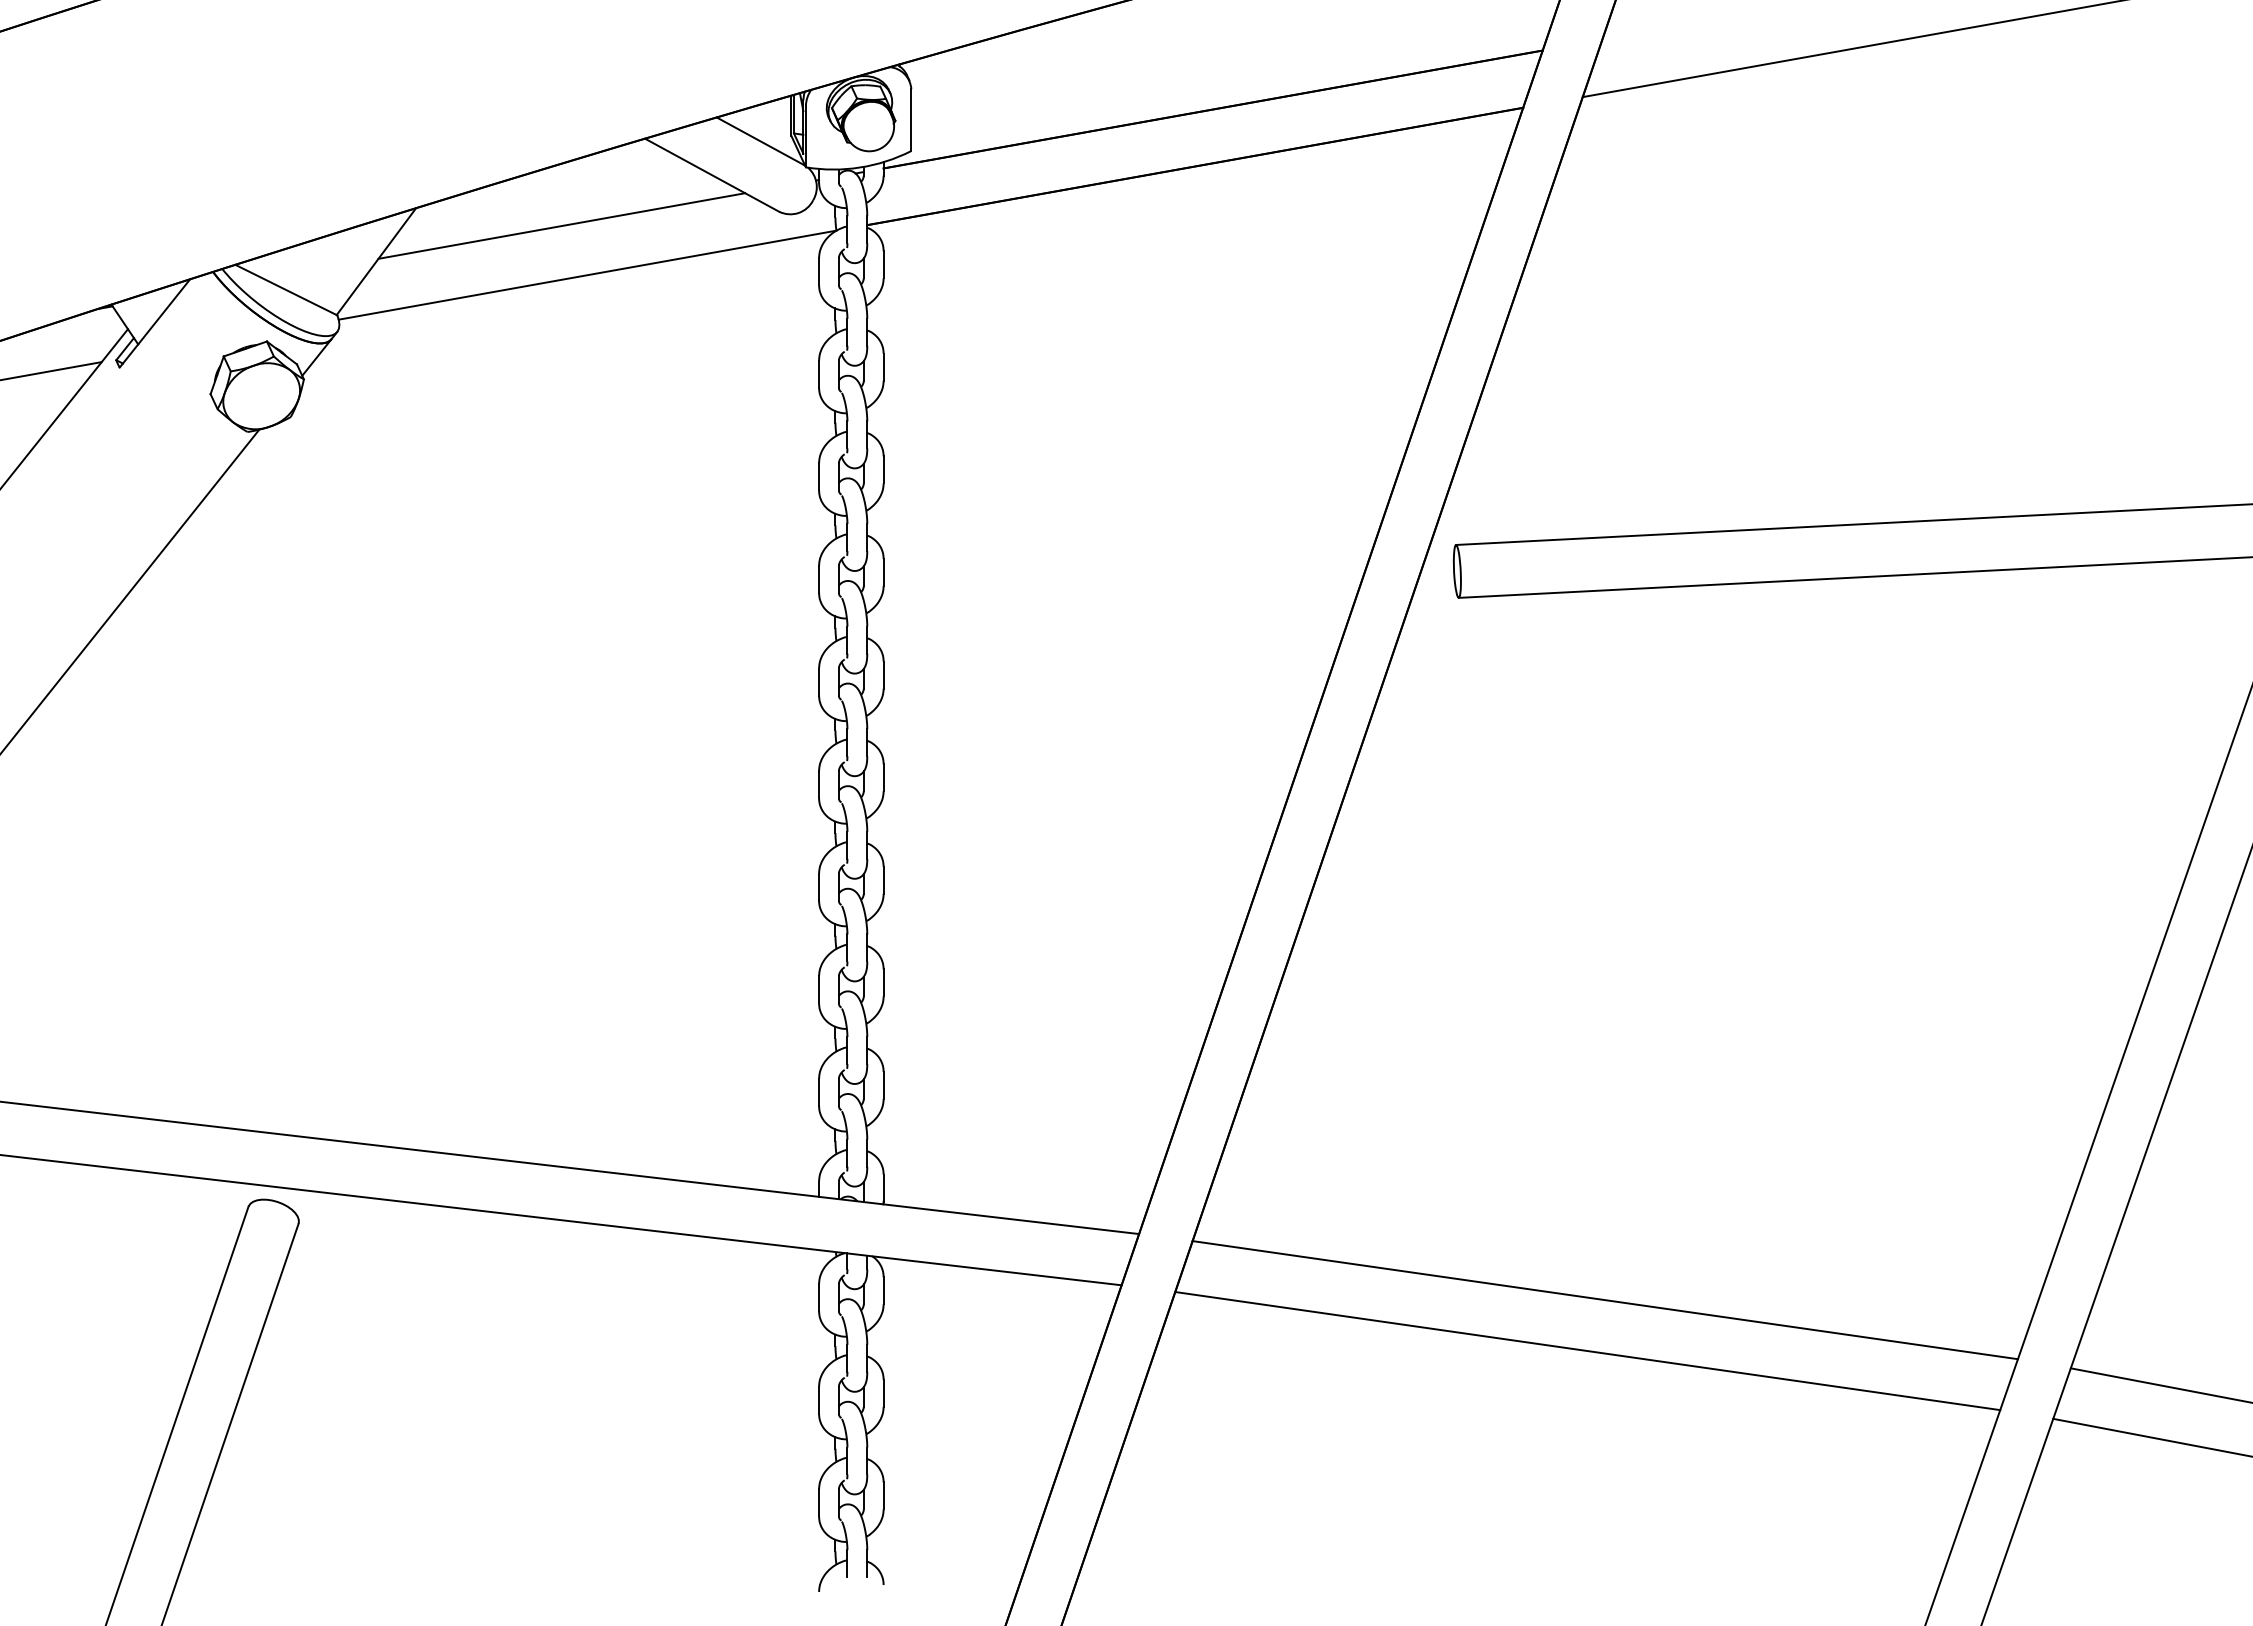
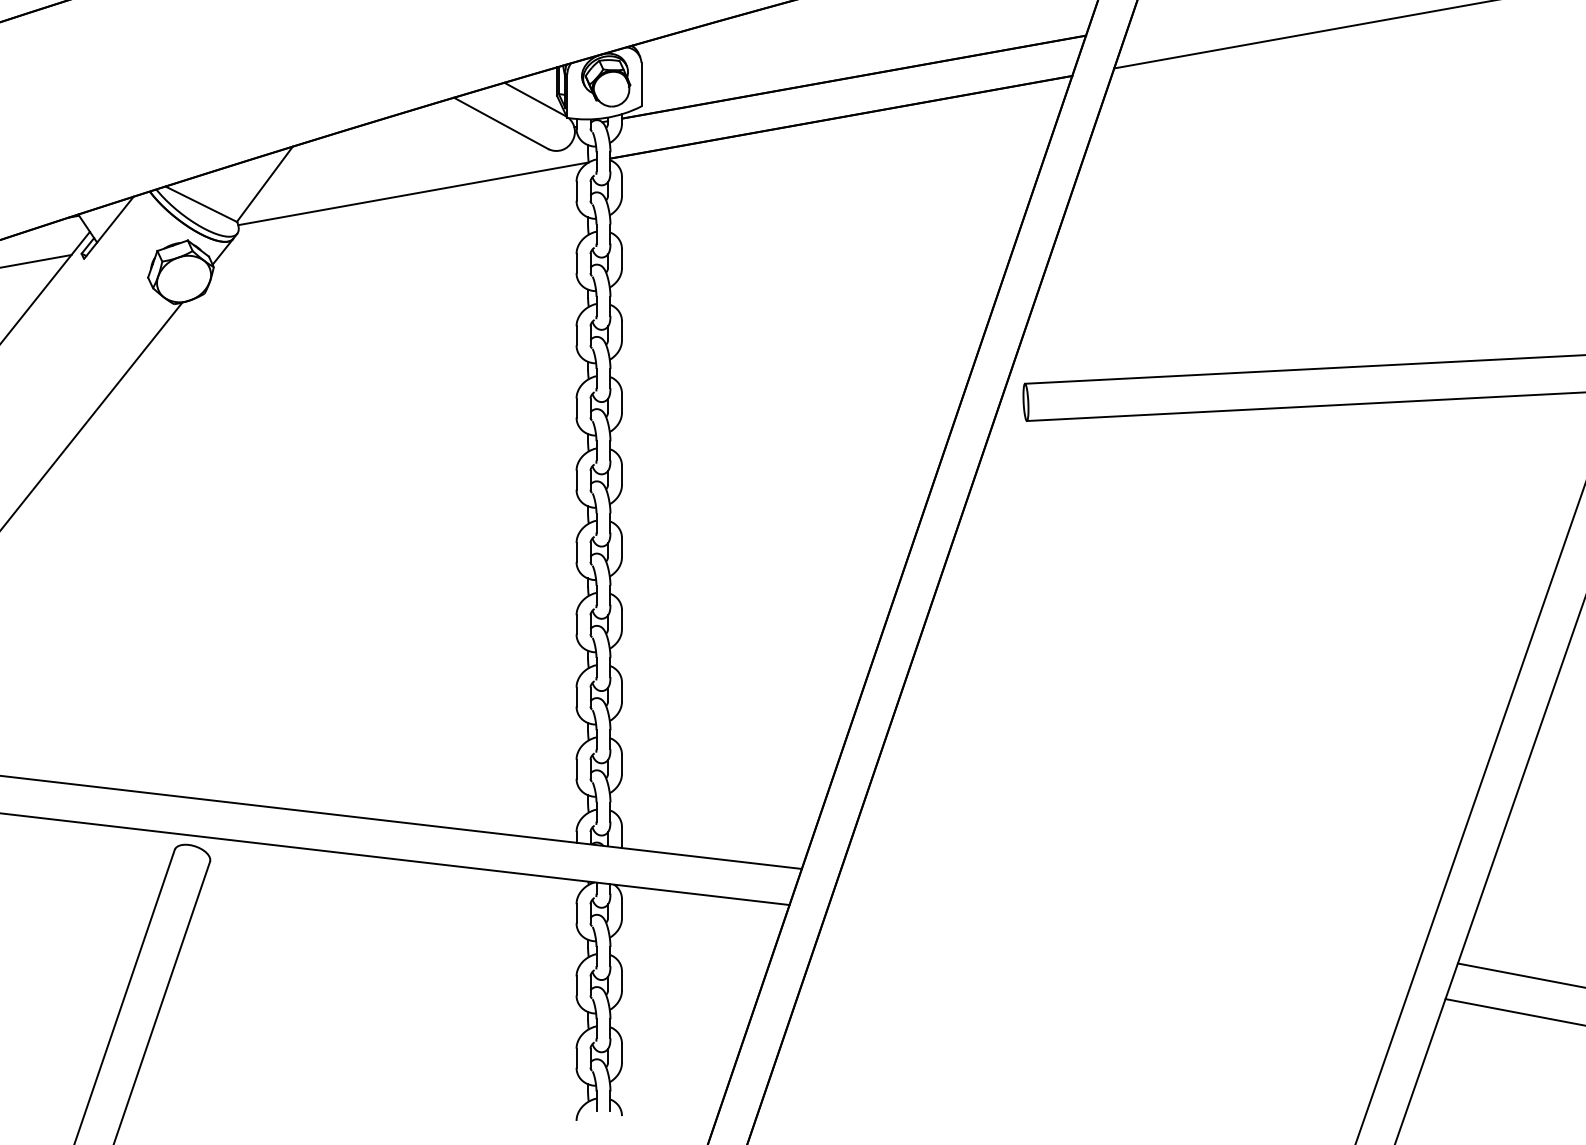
line: (561, 225) -> (395, 158), removed
line: (1605, 1300) -> (1130, 915), removed
line: (1587, 1351) -> (1117, 951), removed

